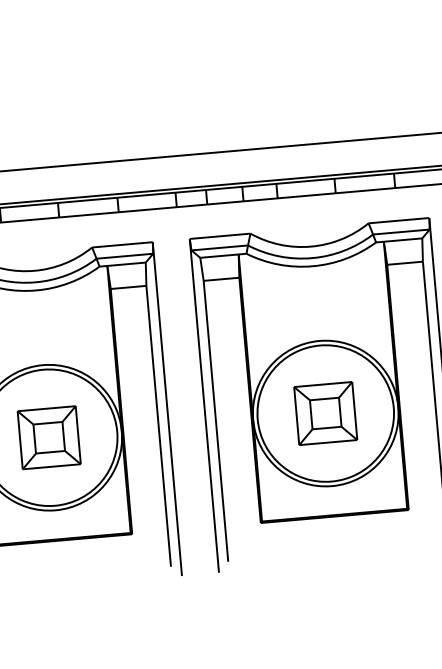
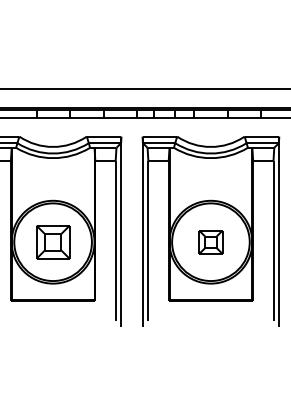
part: (325, 414) -> (210, 242), size x0.7

